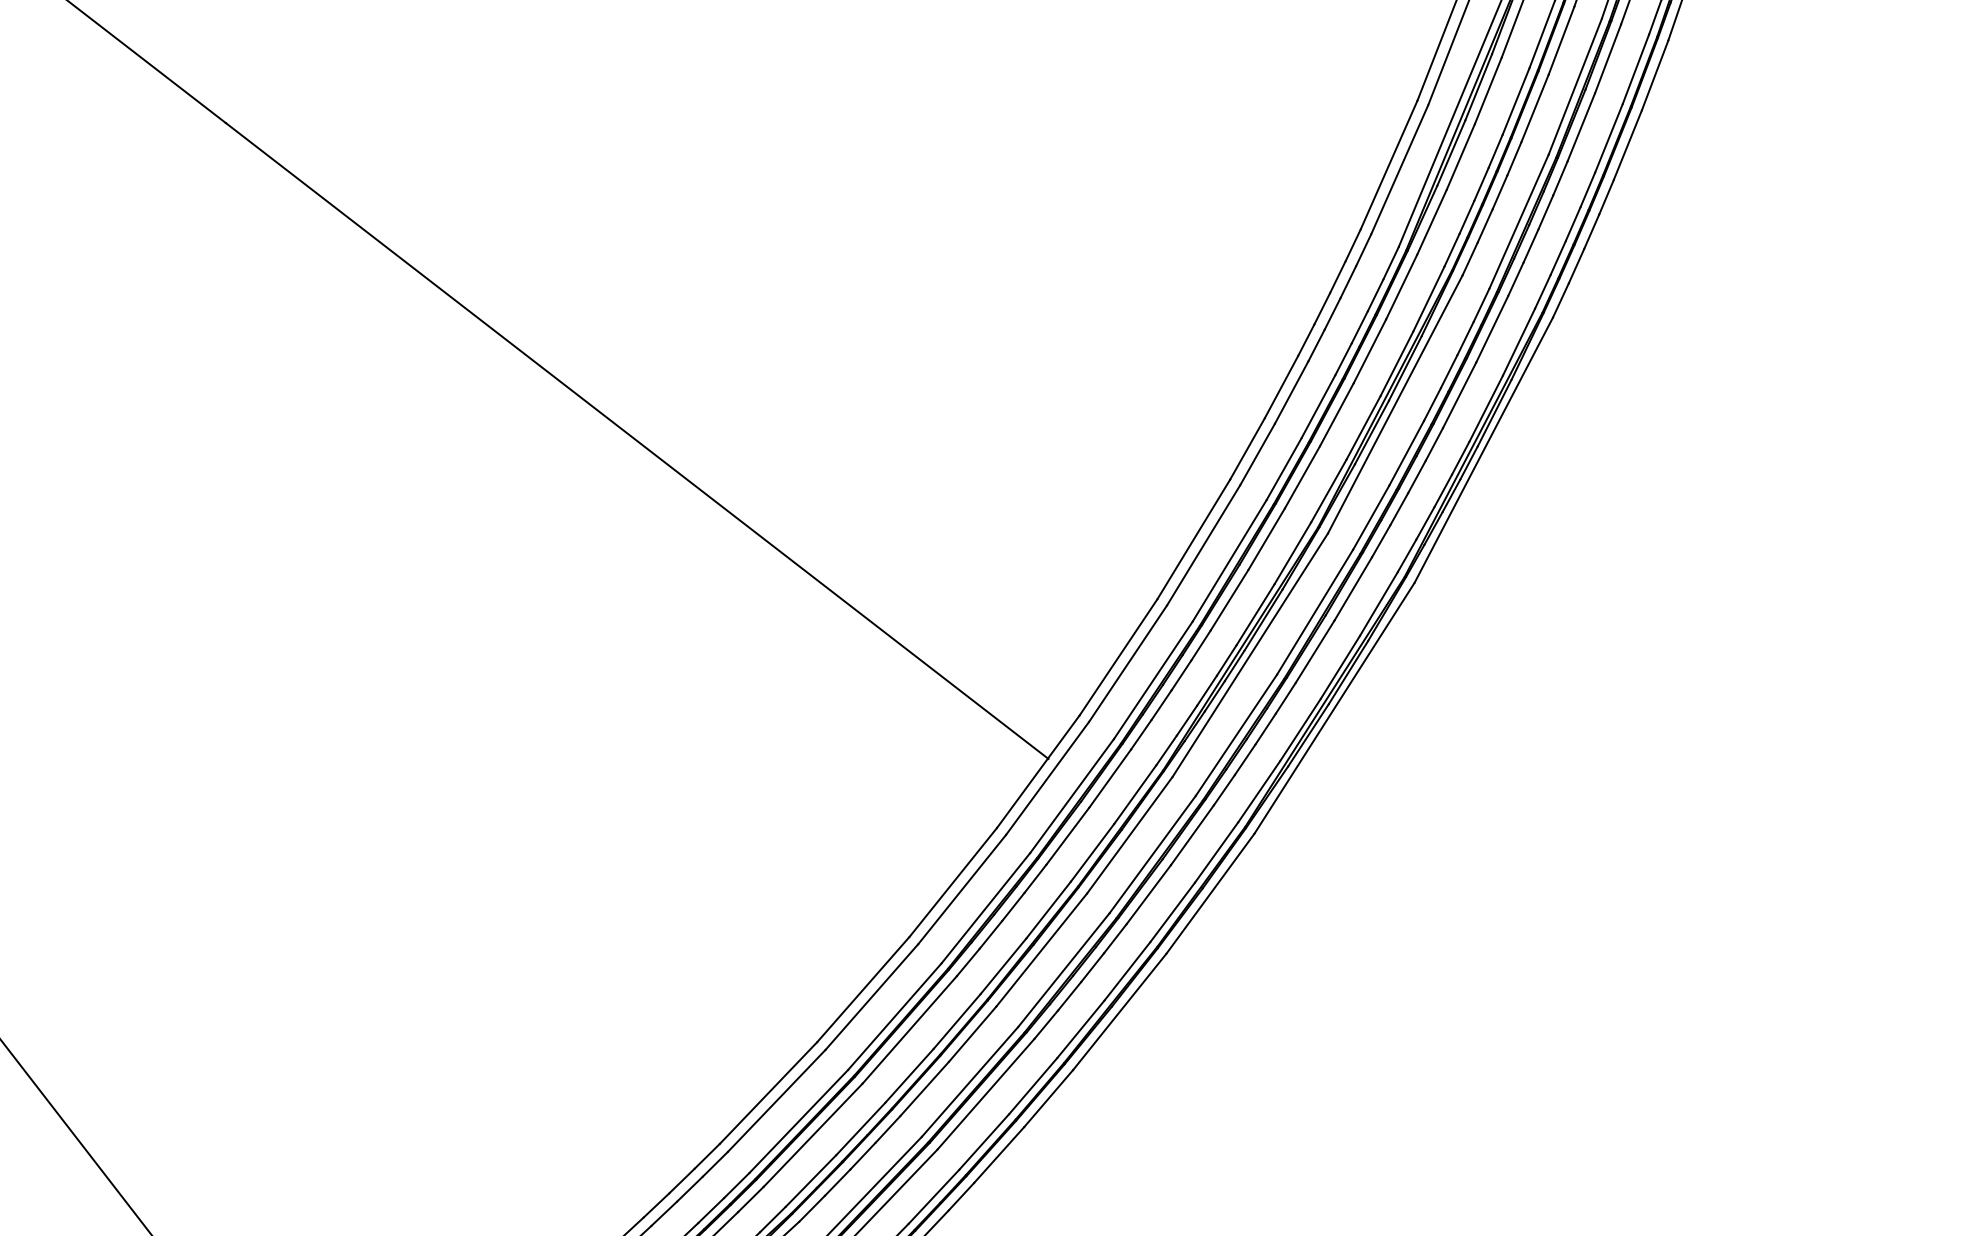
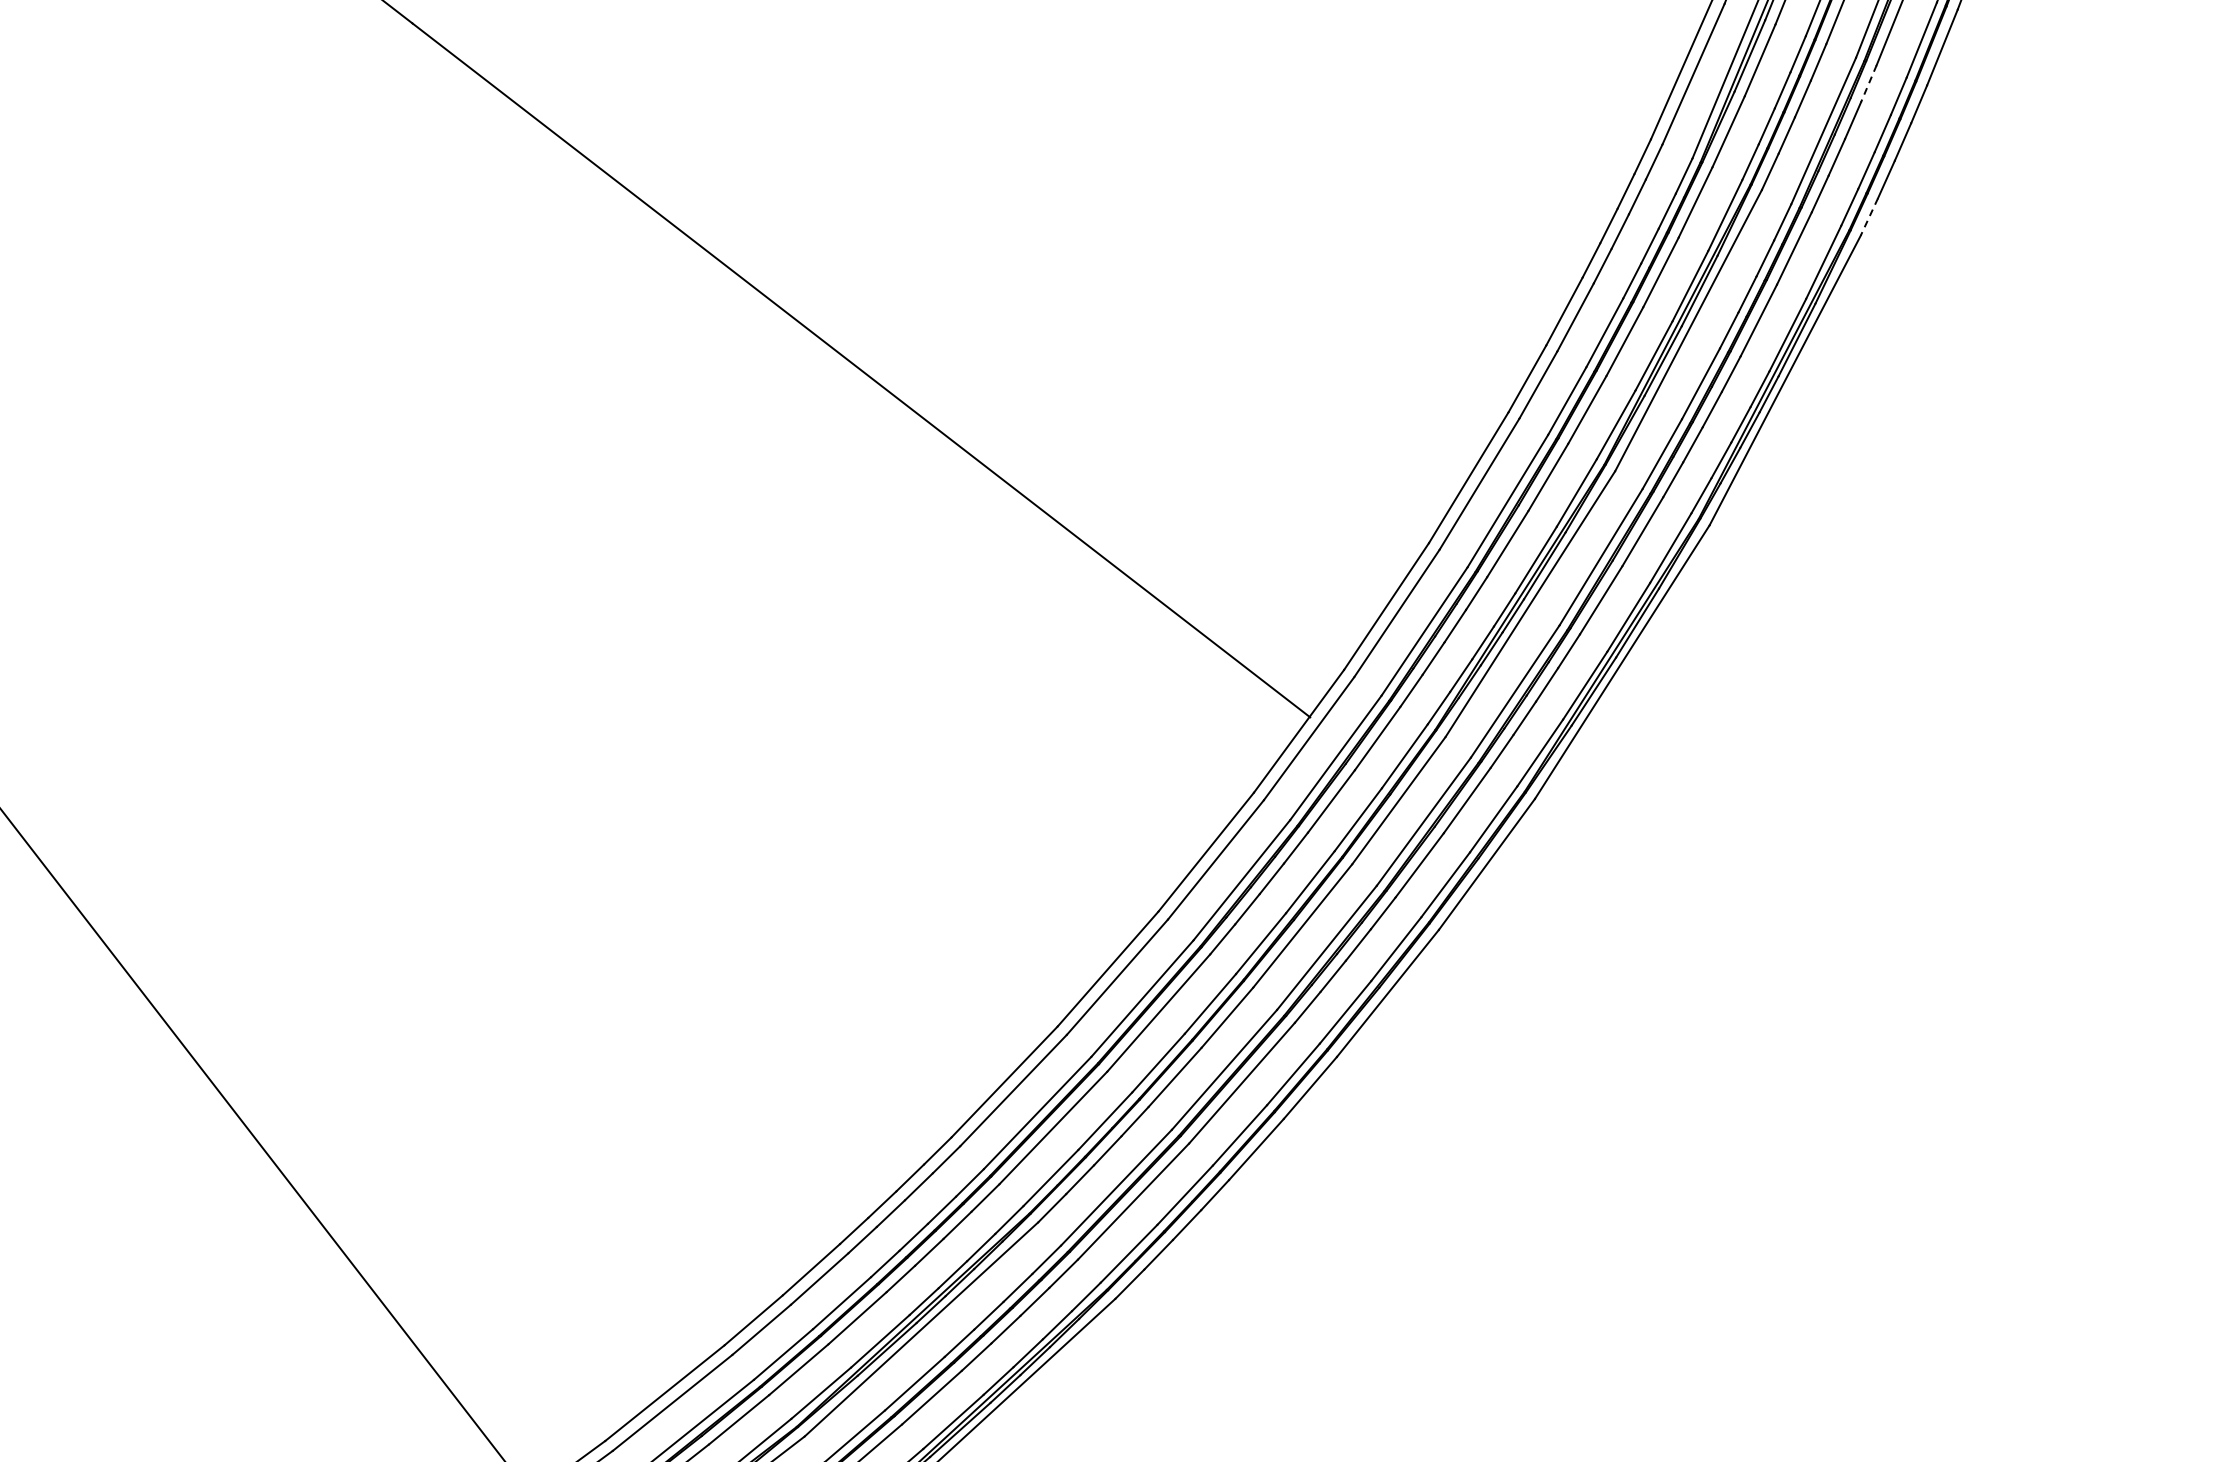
line: (1560, 179) -> (1868, 84), solid -> dashed
line: (1560, 300) -> (1869, 217), solid -> dashed

